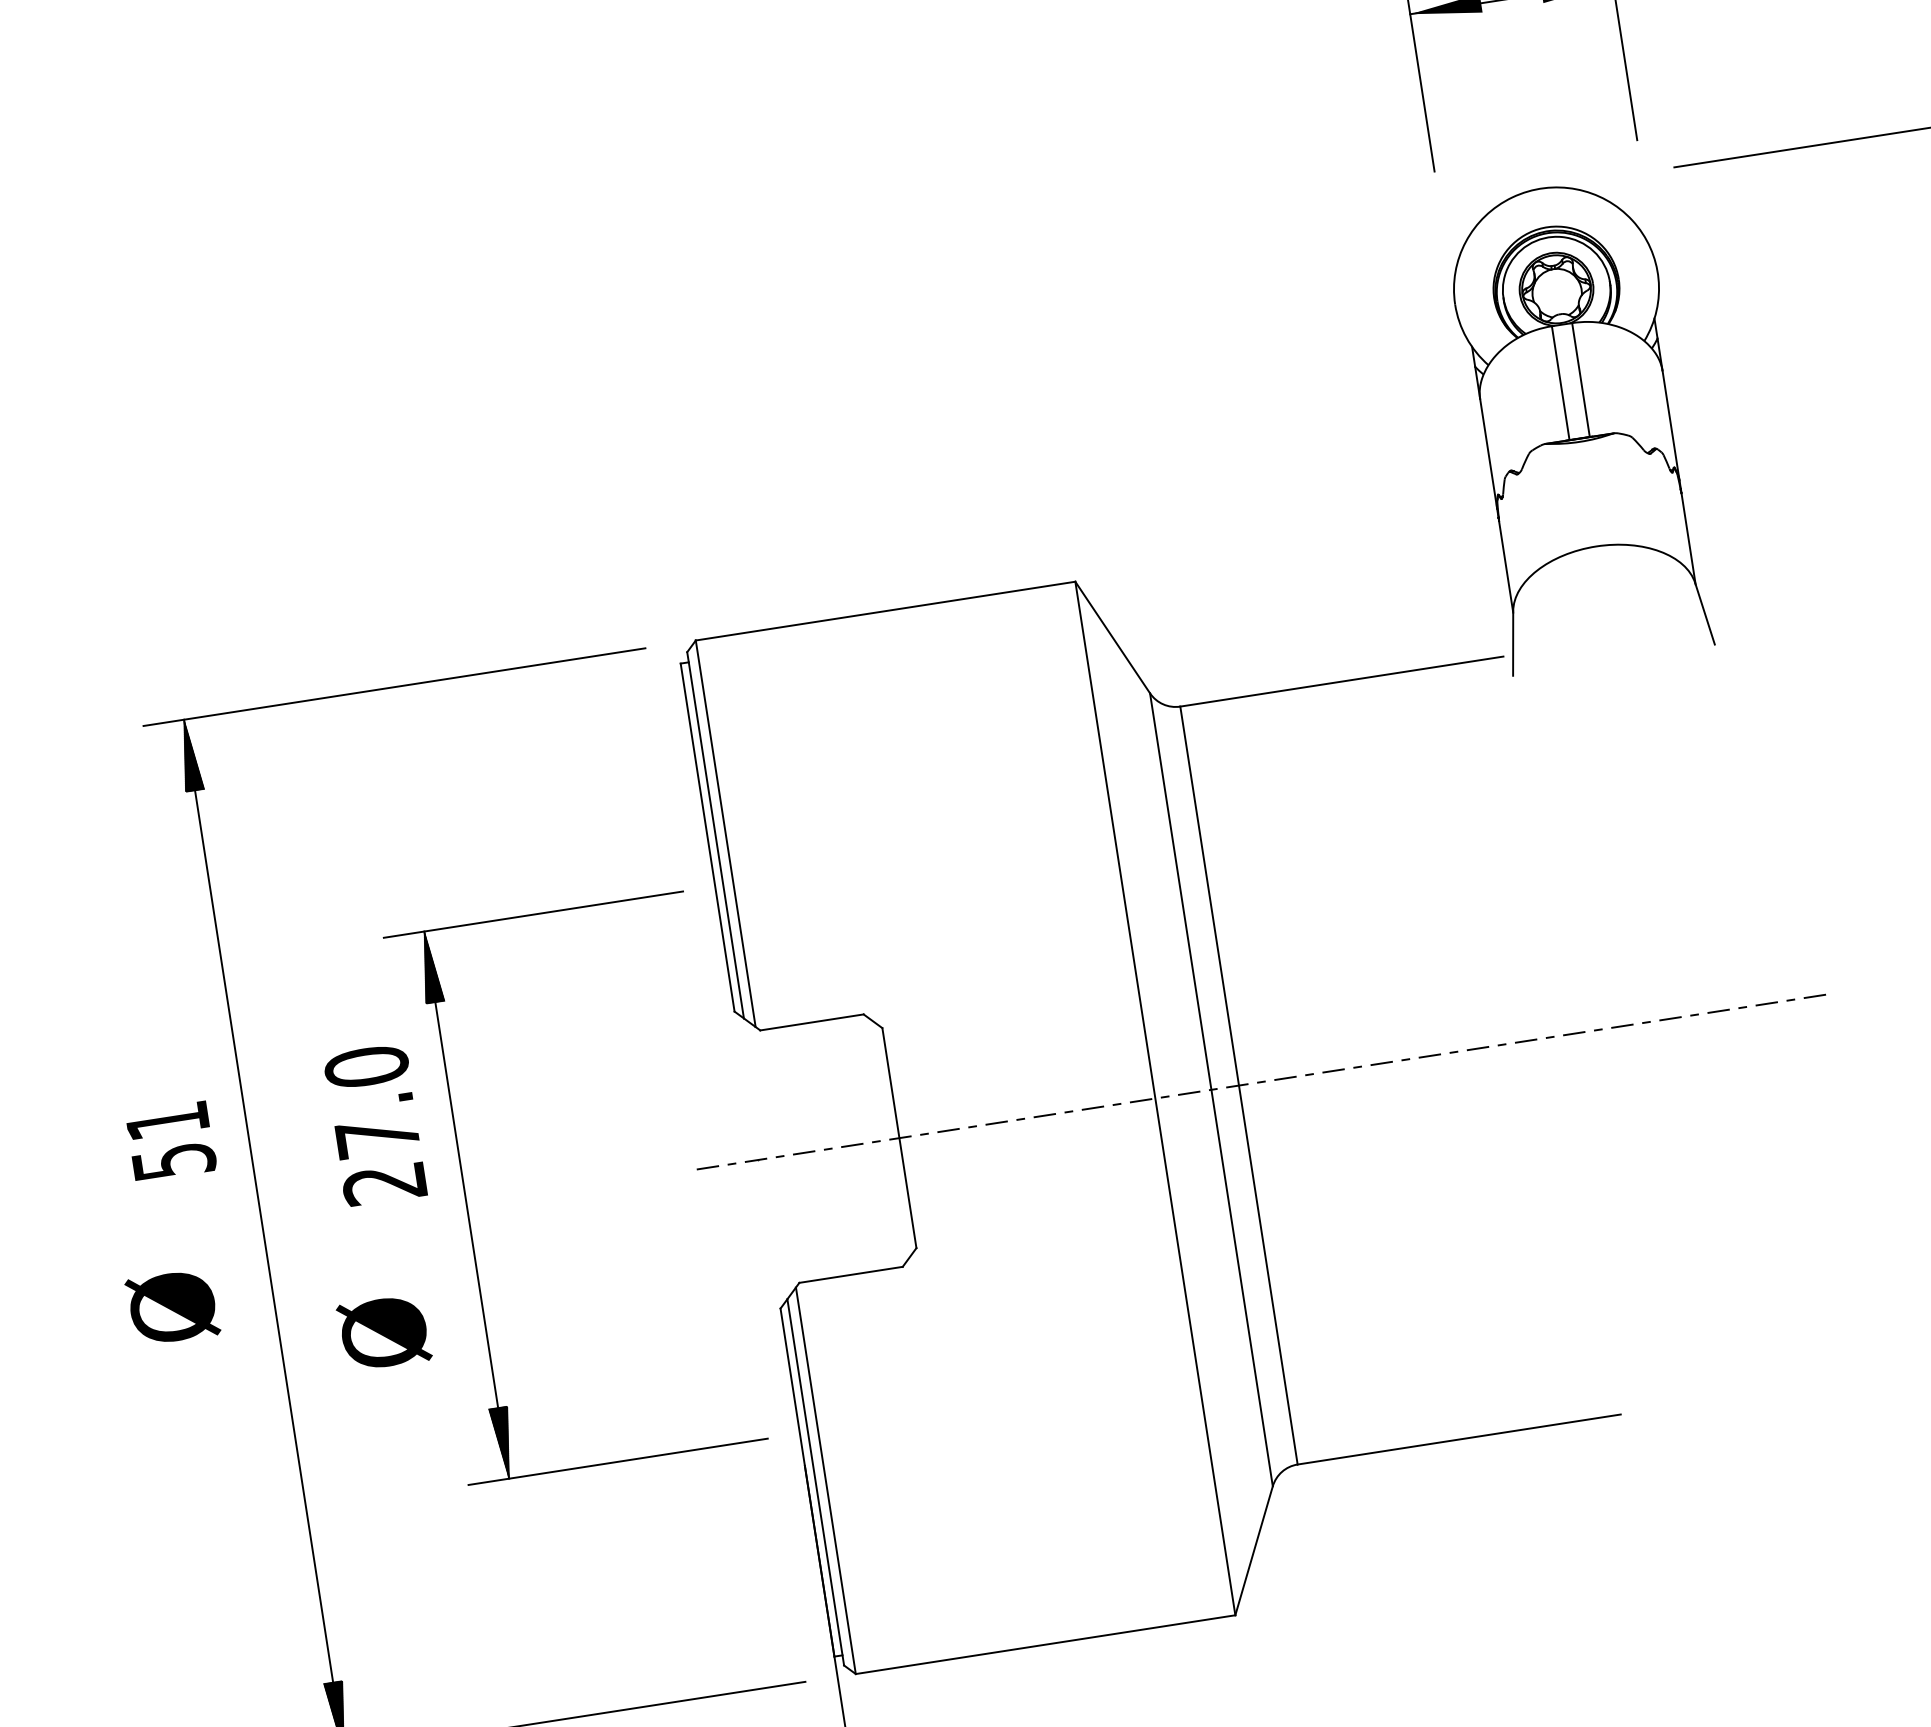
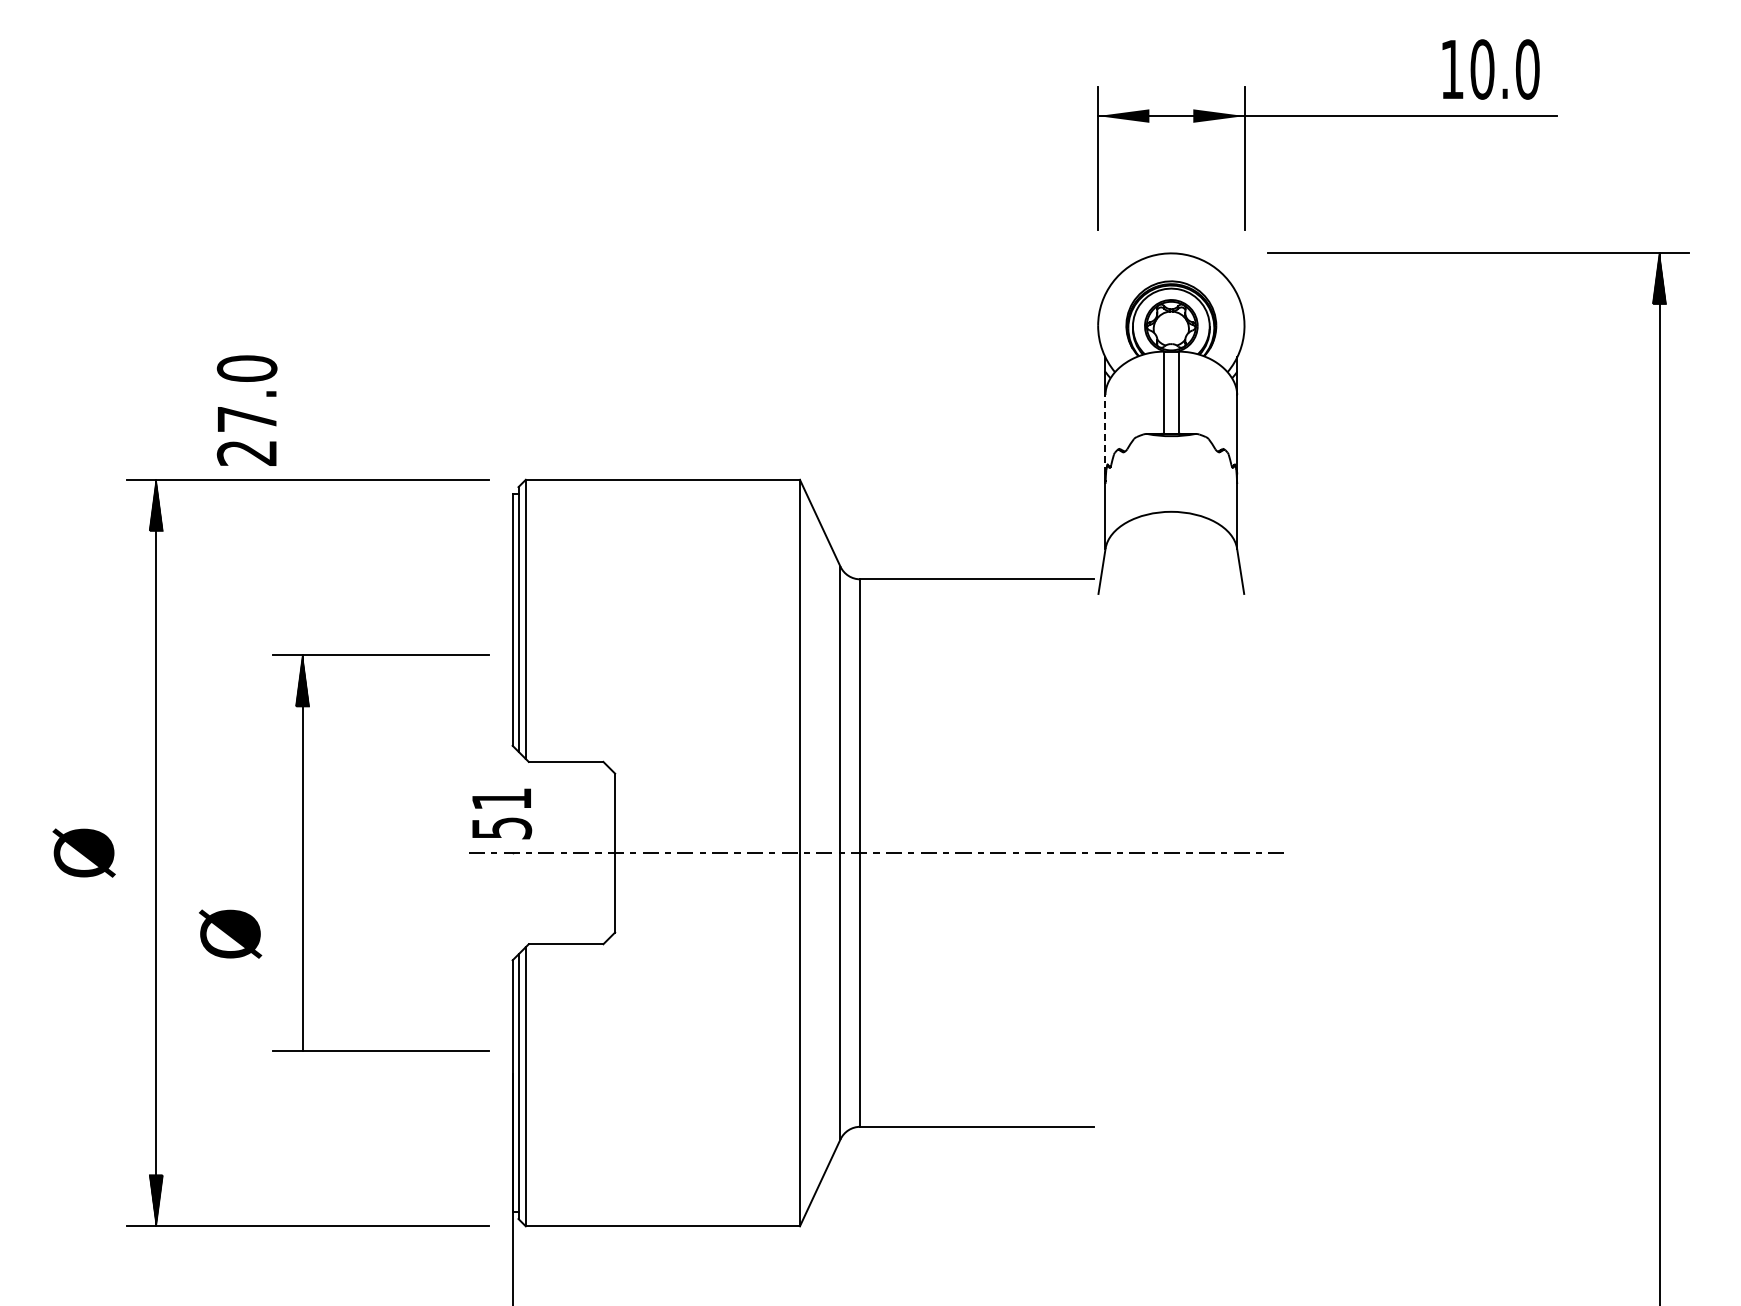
line: (1488, 453) -> (1105, 434), solid -> dashed
text: (374, 1124) -> (246, 410), moved
text: (171, 1140) -> (502, 813), moved
text: (171, 1306) -> (83, 852), moved
hatch: (503, 1442) -> (302, 1024), removed

